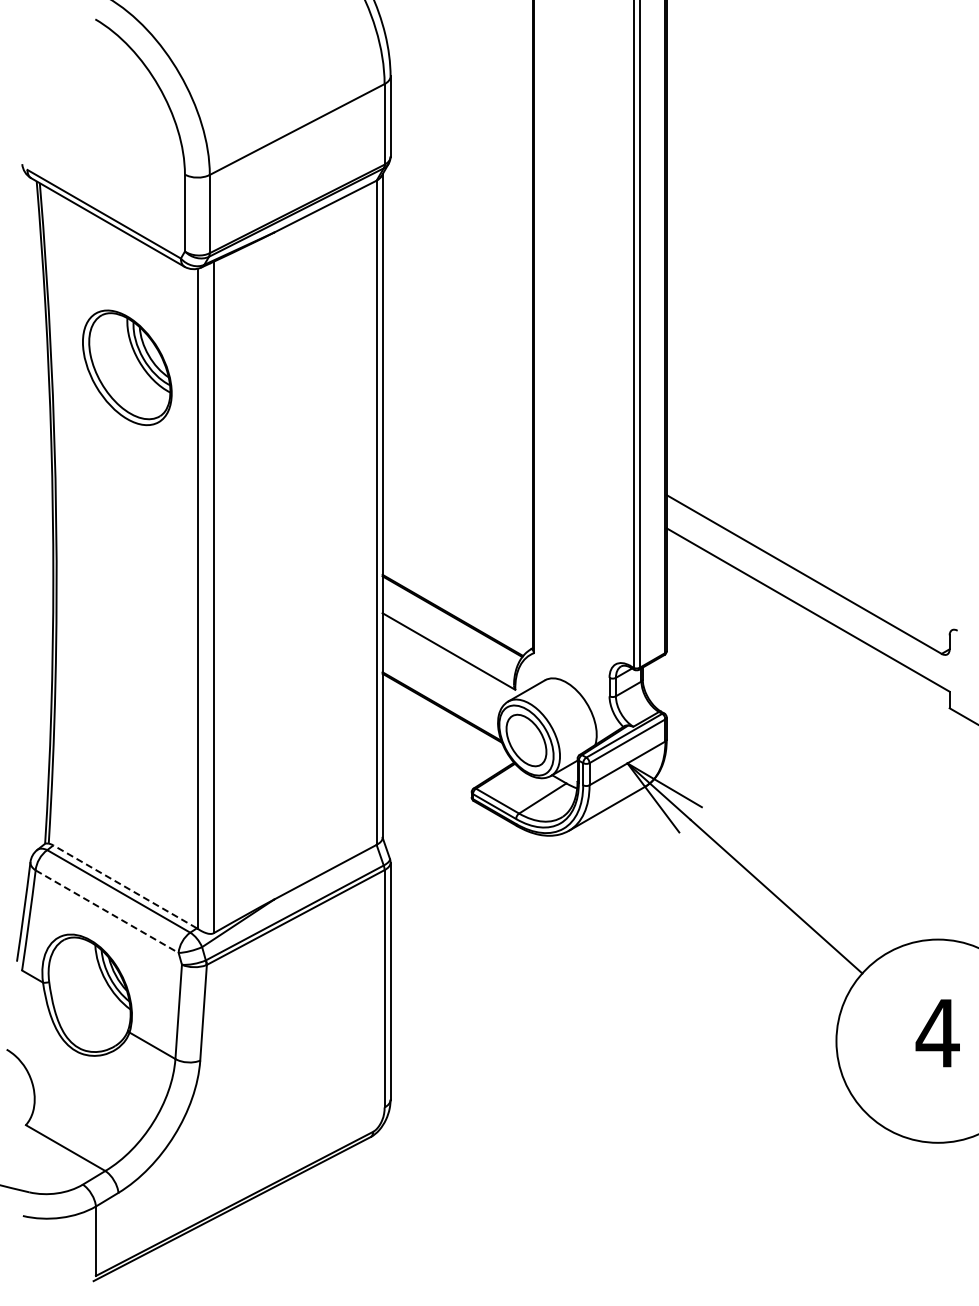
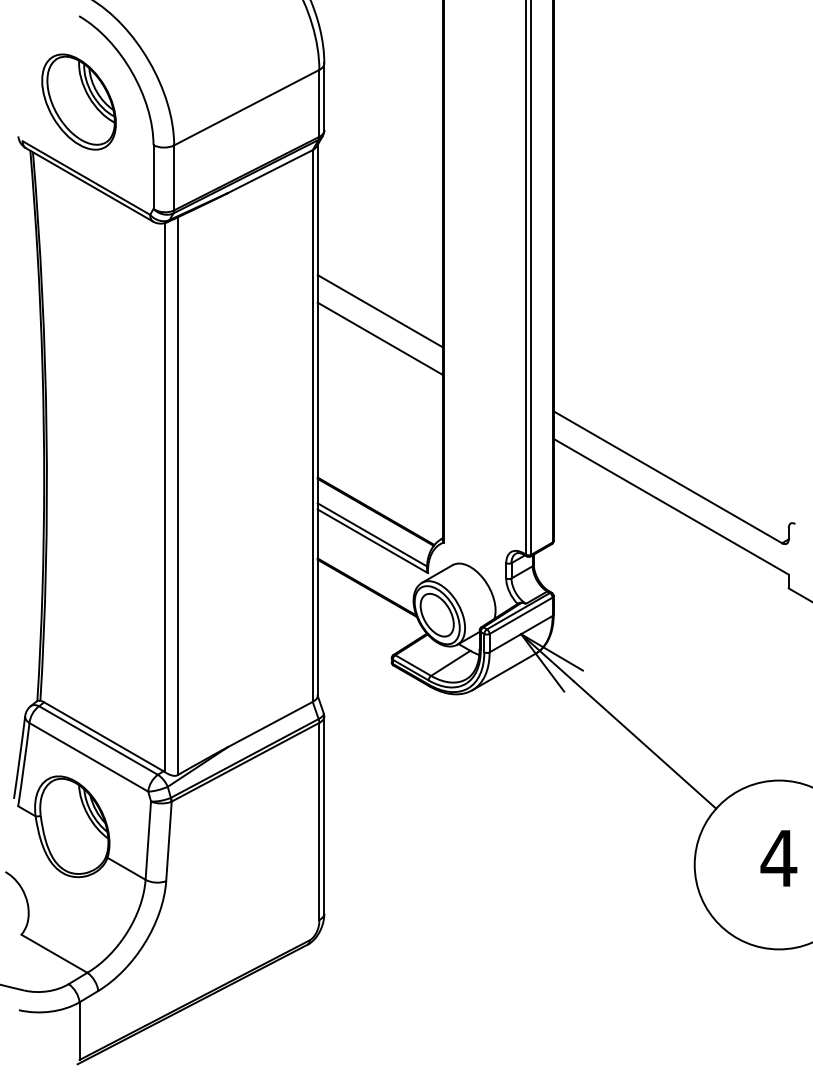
part: (127, 367) -> (79, 101), moved
line: (457, 374) -> (379, 311), added
line: (457, 407) -> (379, 338), added
line: (448, 643) -> (372, 534), added
line: (125, 886) -> (104, 736), dashed -> solid
line: (107, 911) -> (89, 757), dashed -> solid

